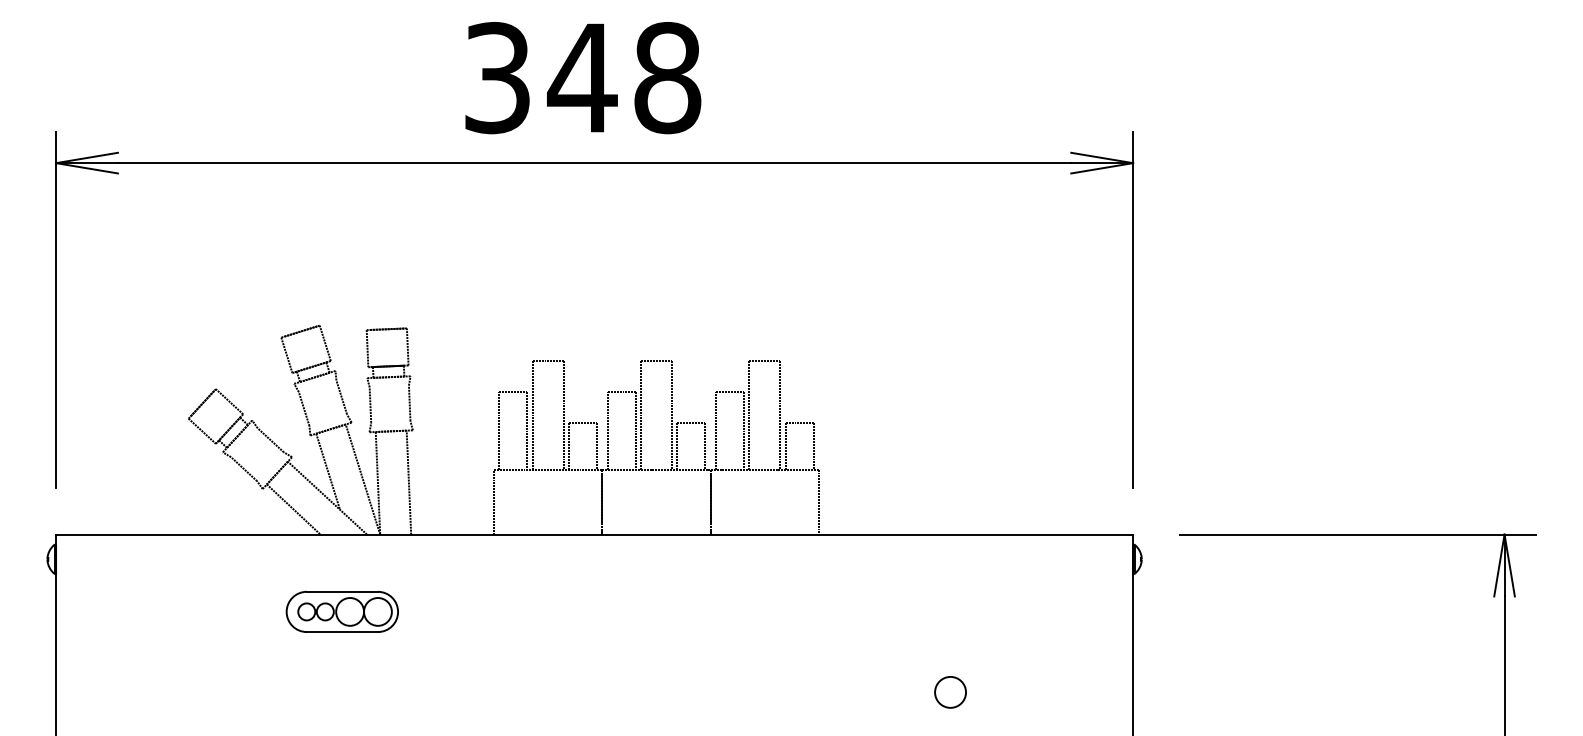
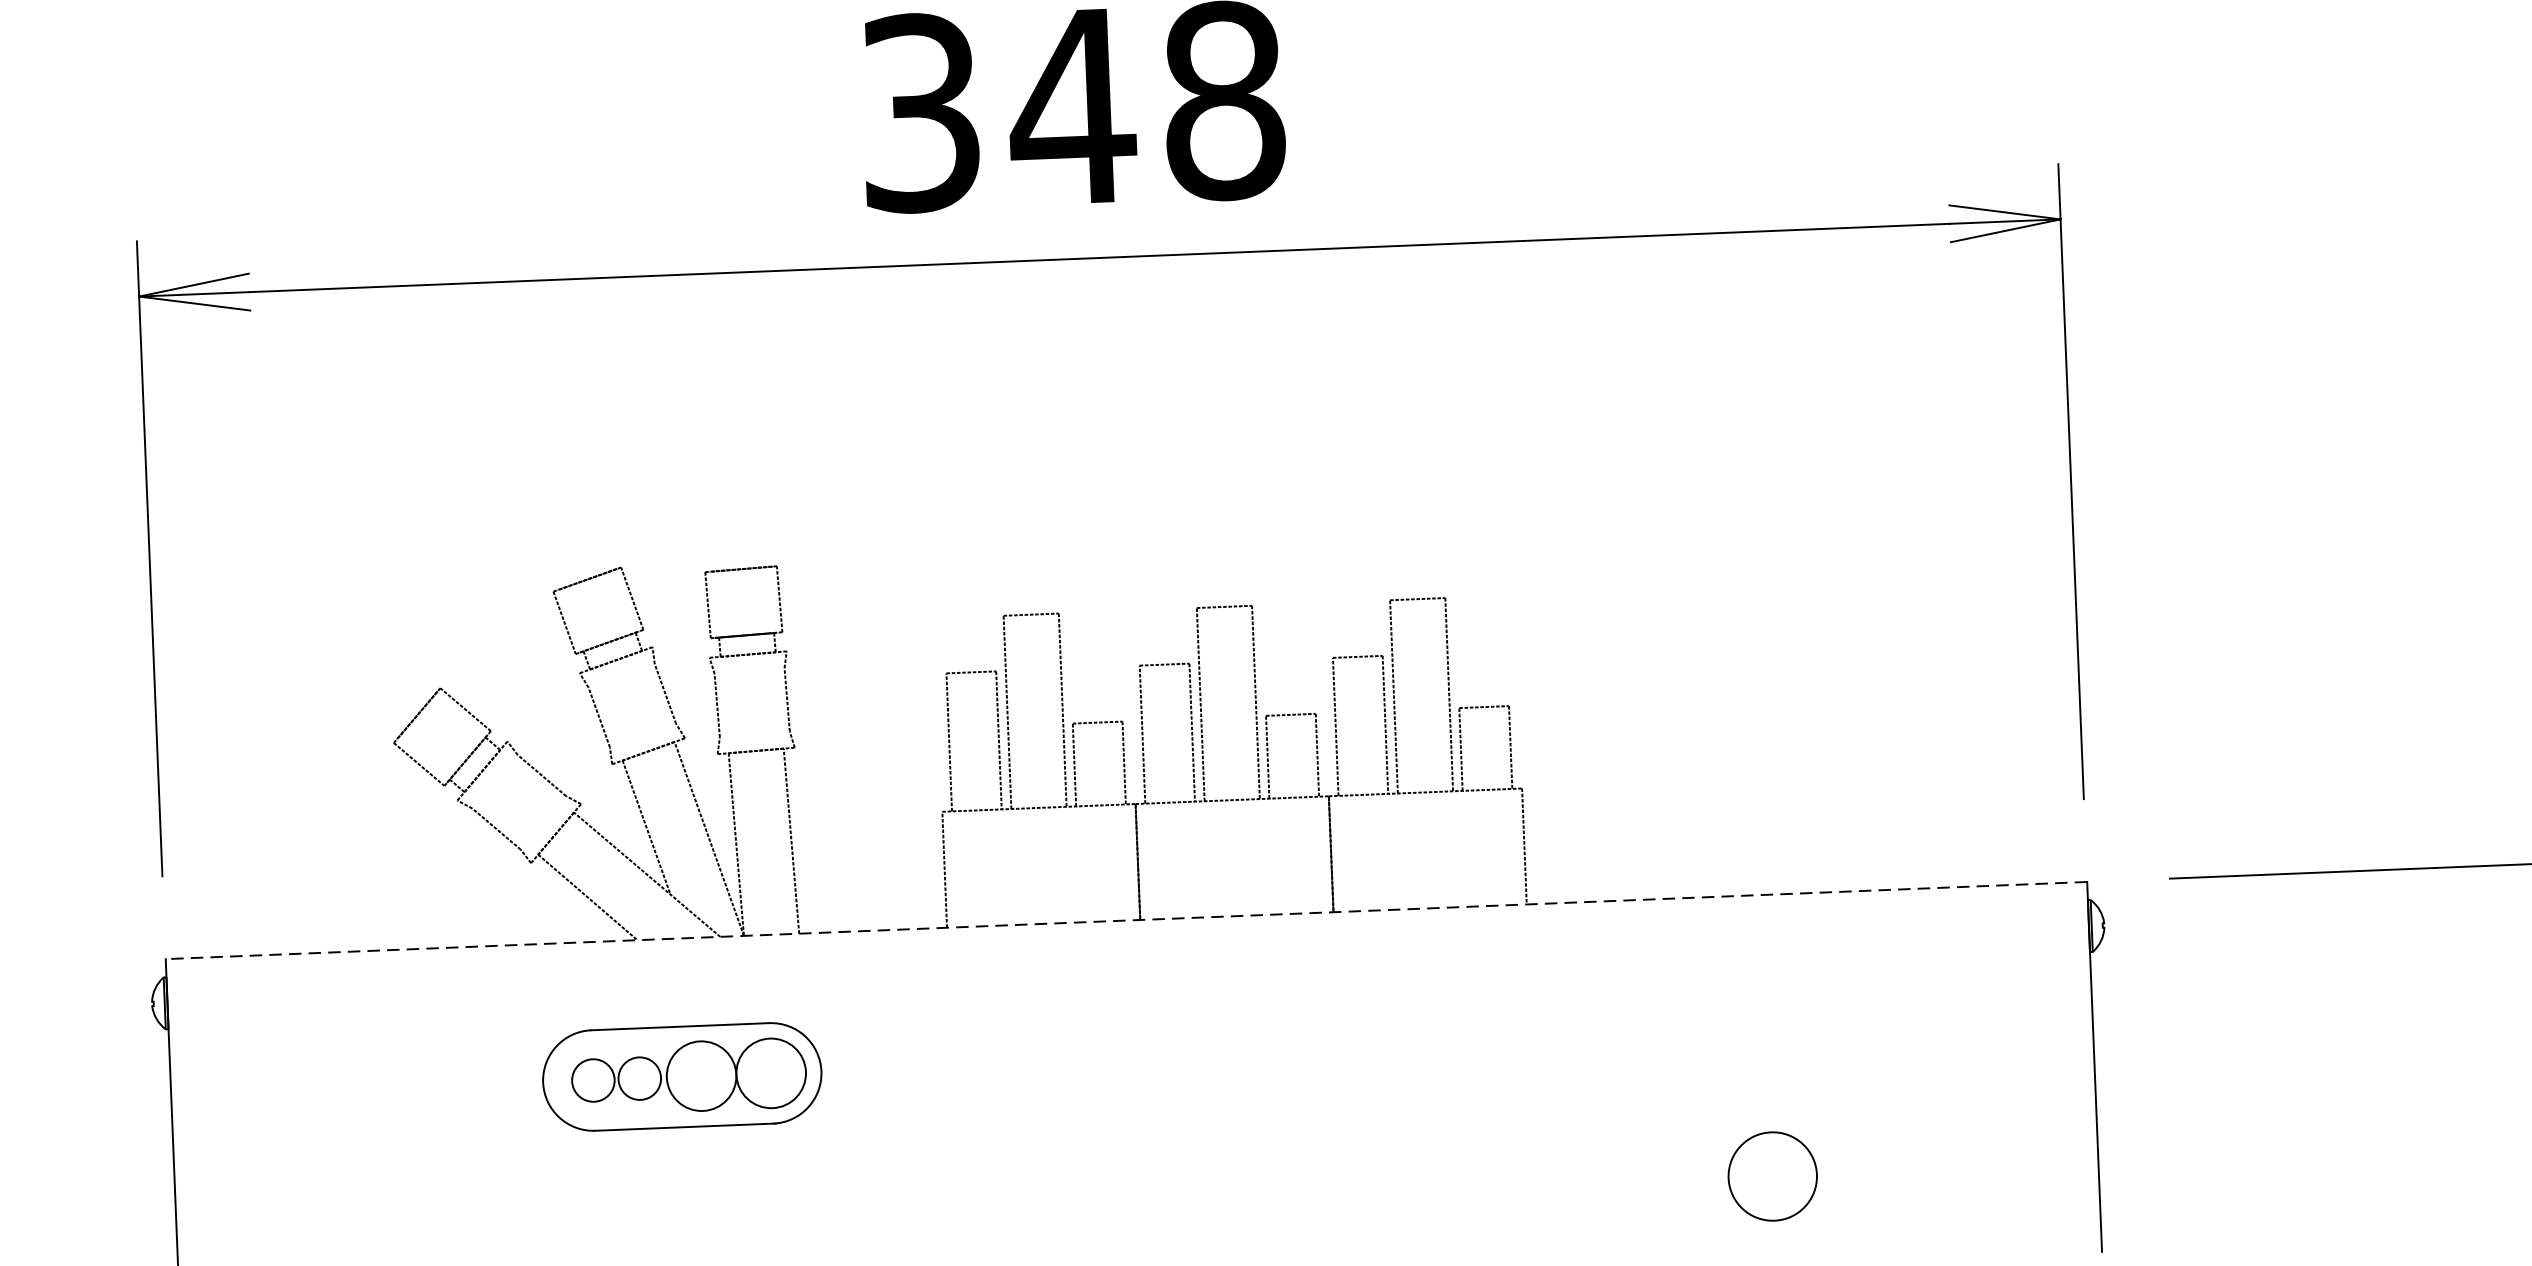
line: (594, 534) -> (1126, 920), solid -> dashed
part: (341, 611) -> (680, 1075), size x1.4
circle: (950, 692) -> (1772, 1176), size x1.6

